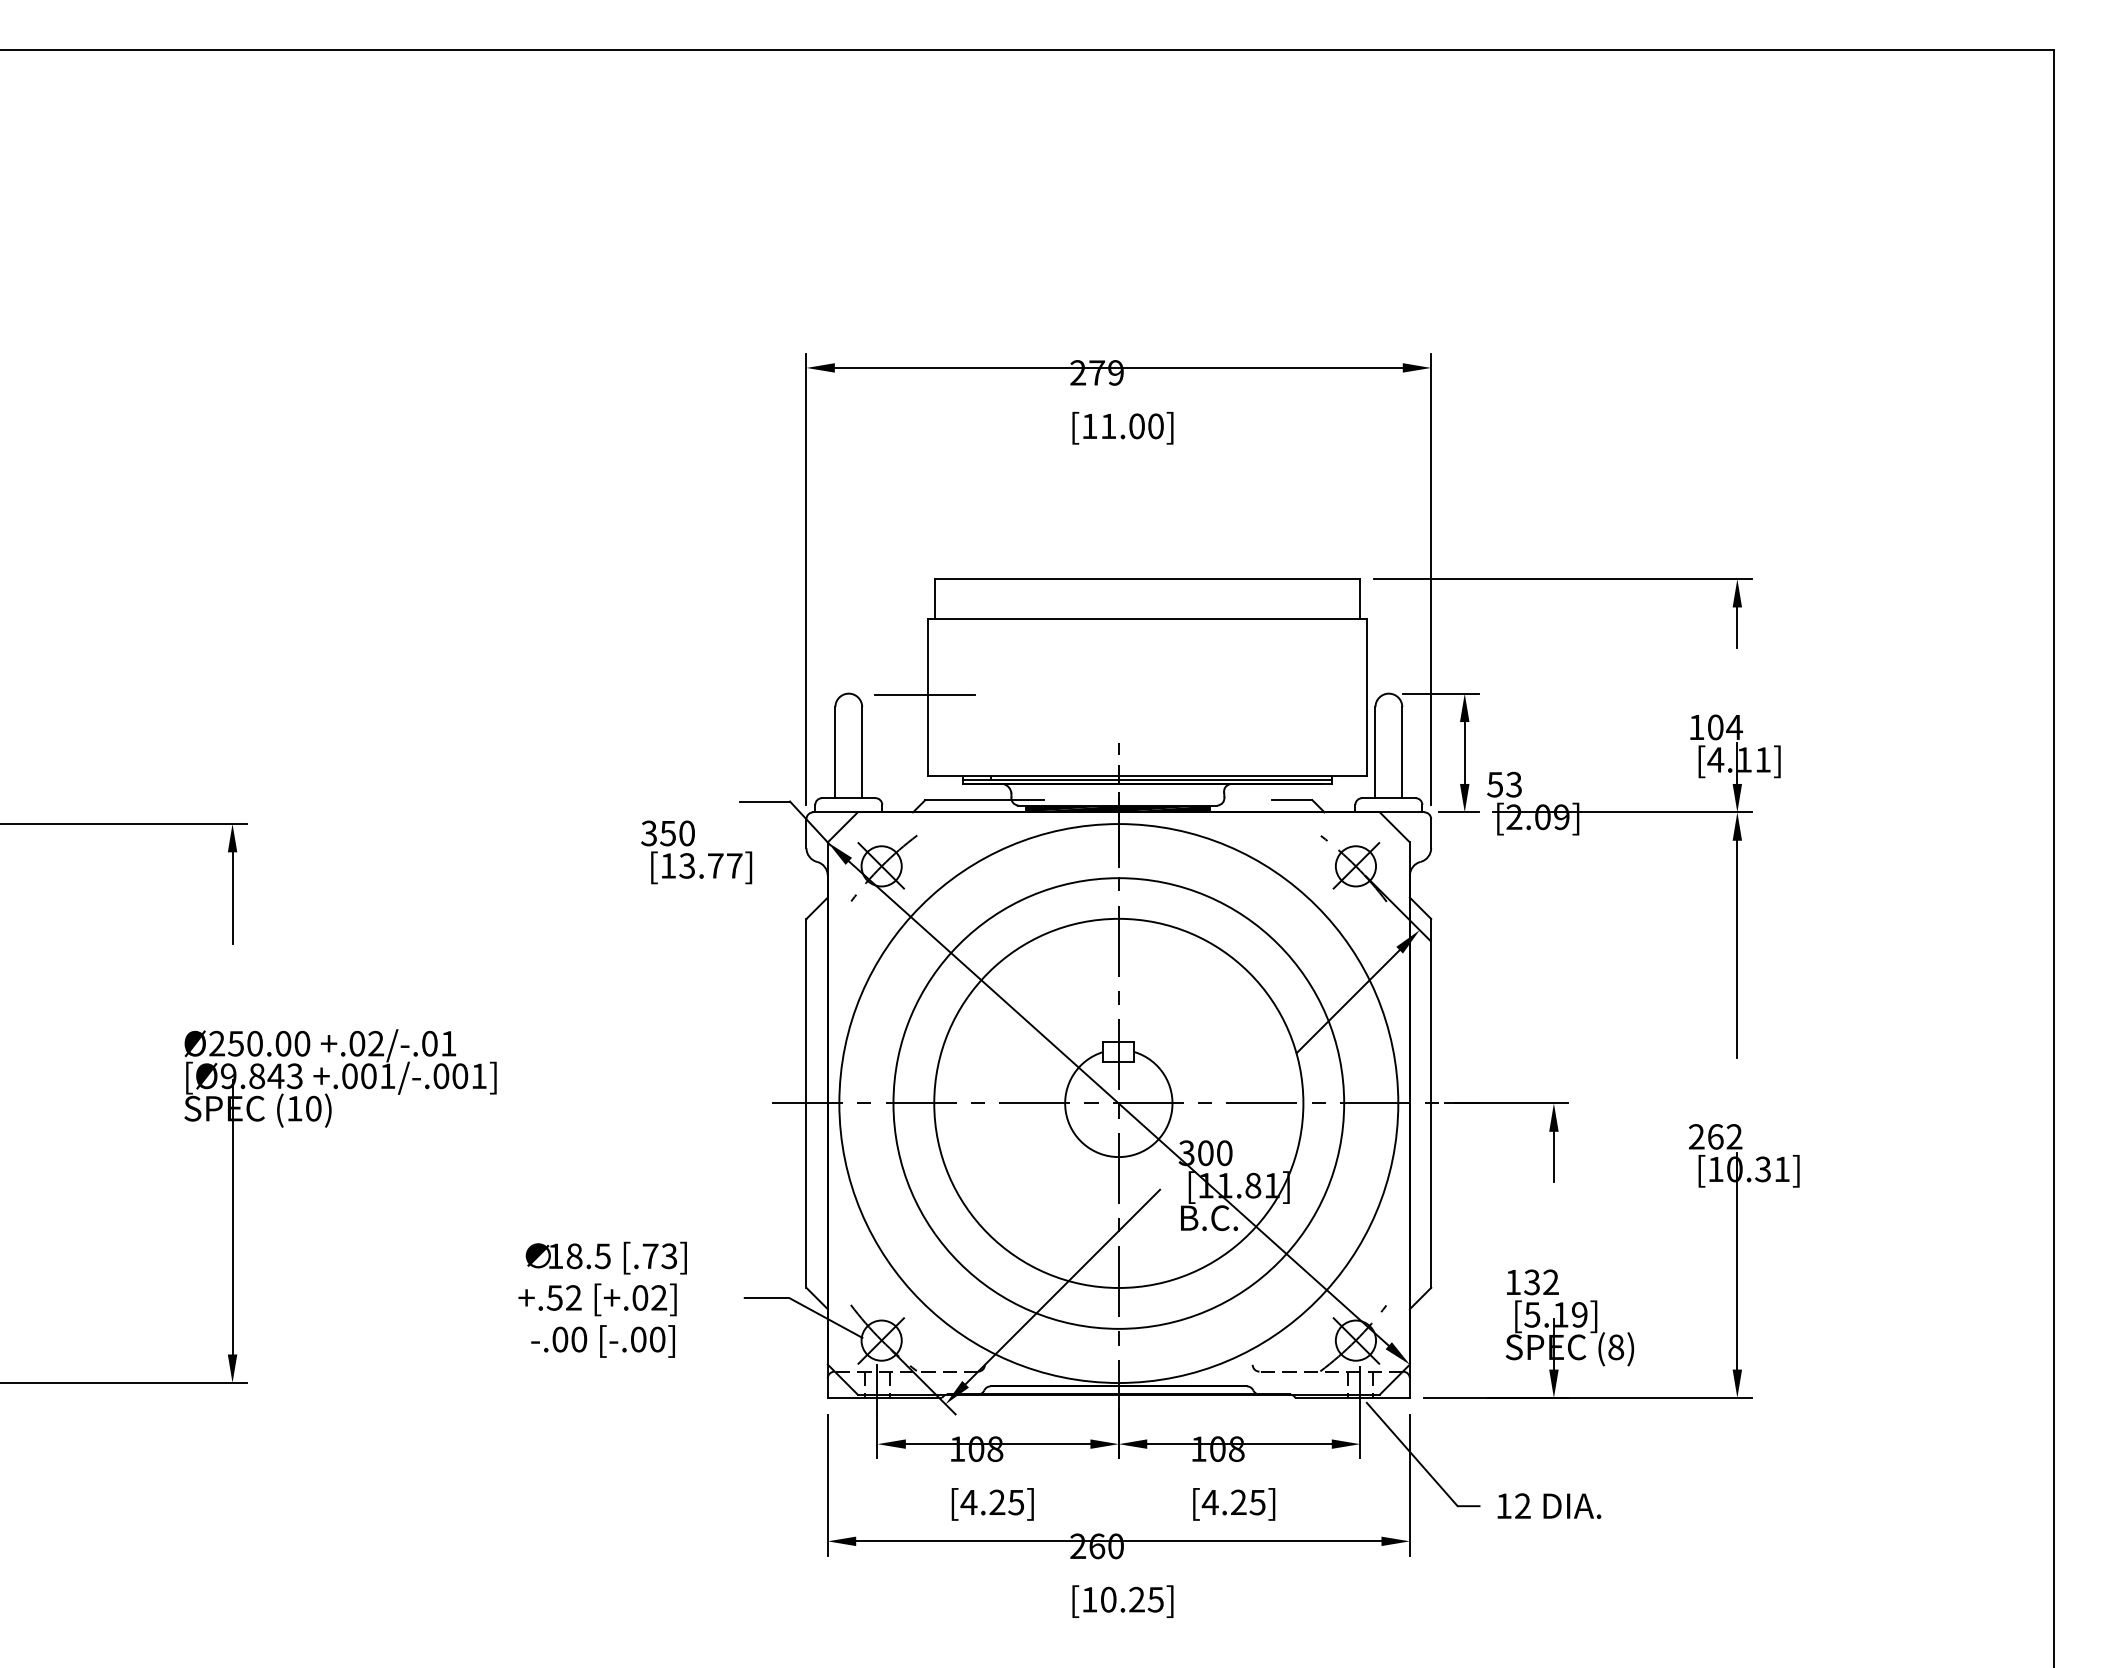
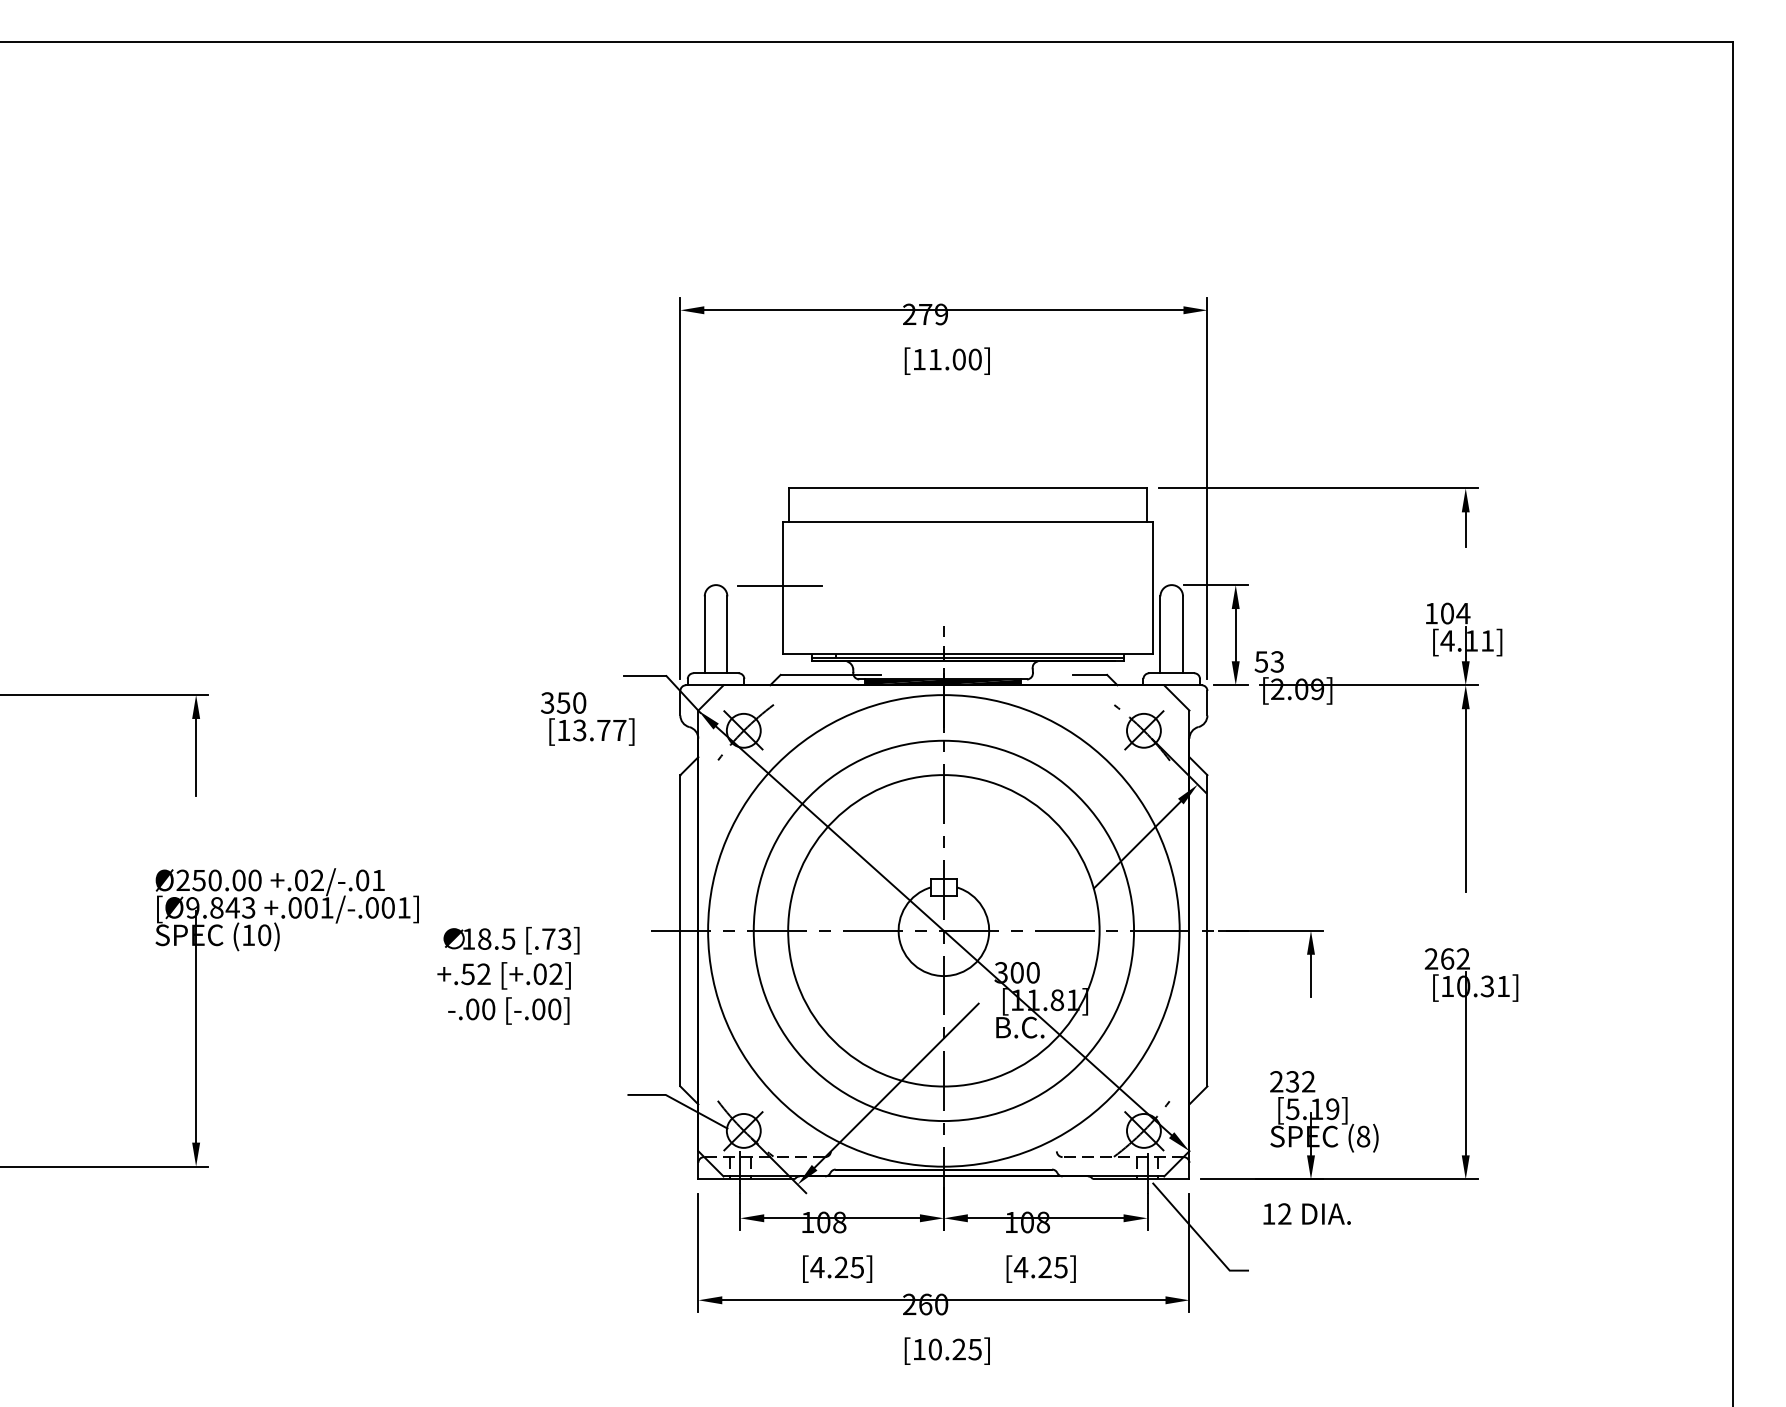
text: (1513, 1281) -> (1276, 1081), 132 -> 232
text: (602, 1299) -> (508, 975), moved
text: (1549, 1505) -> (1307, 1213), moved

